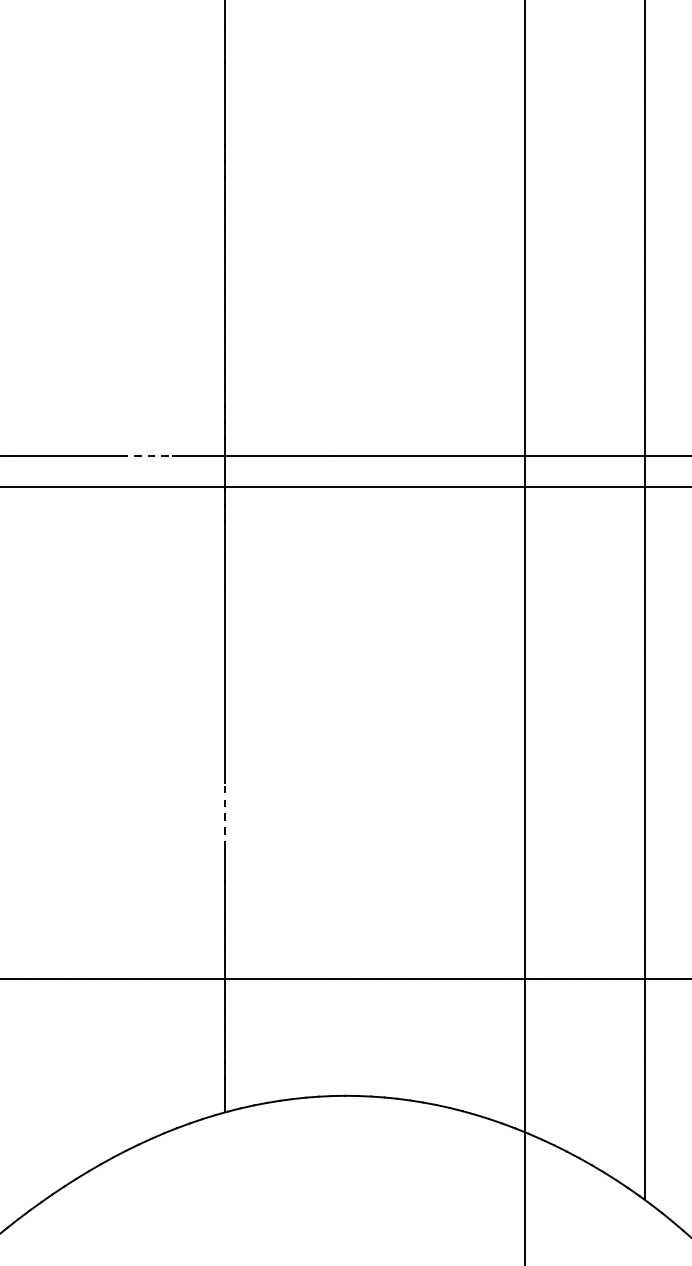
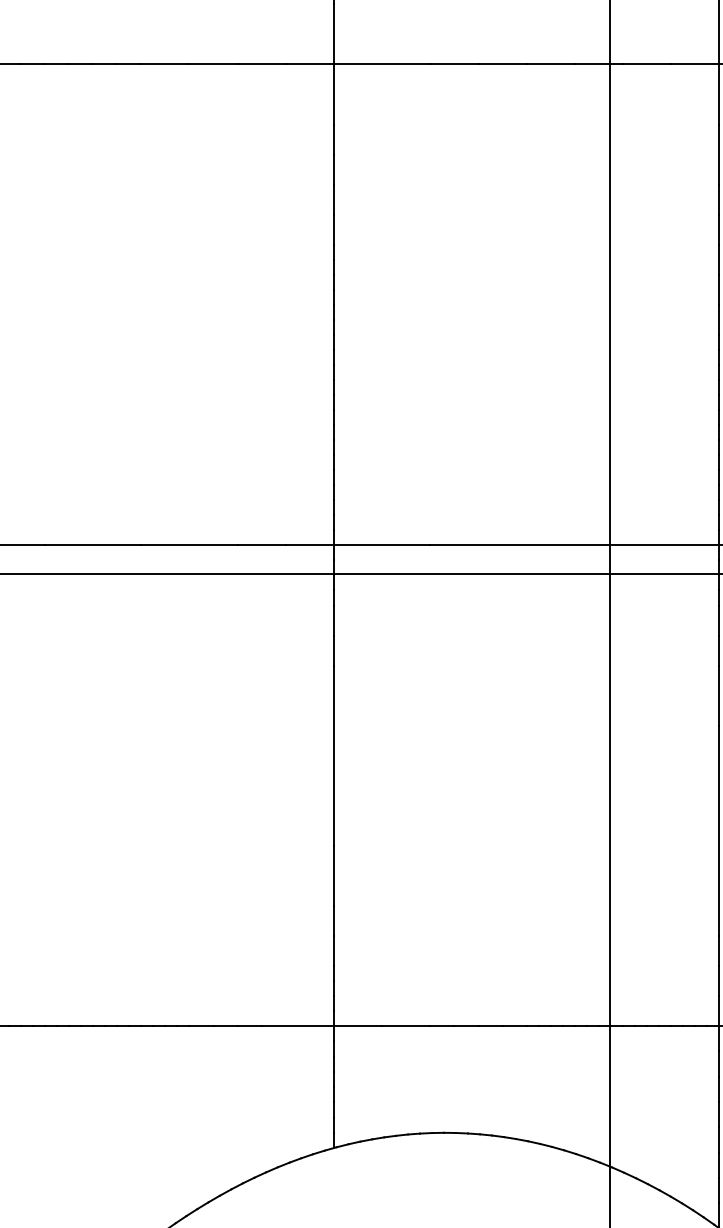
line: (147, 455) -> (262, 545), dashed -> solid
line: (224, 815) -> (333, 875), dashed -> solid

